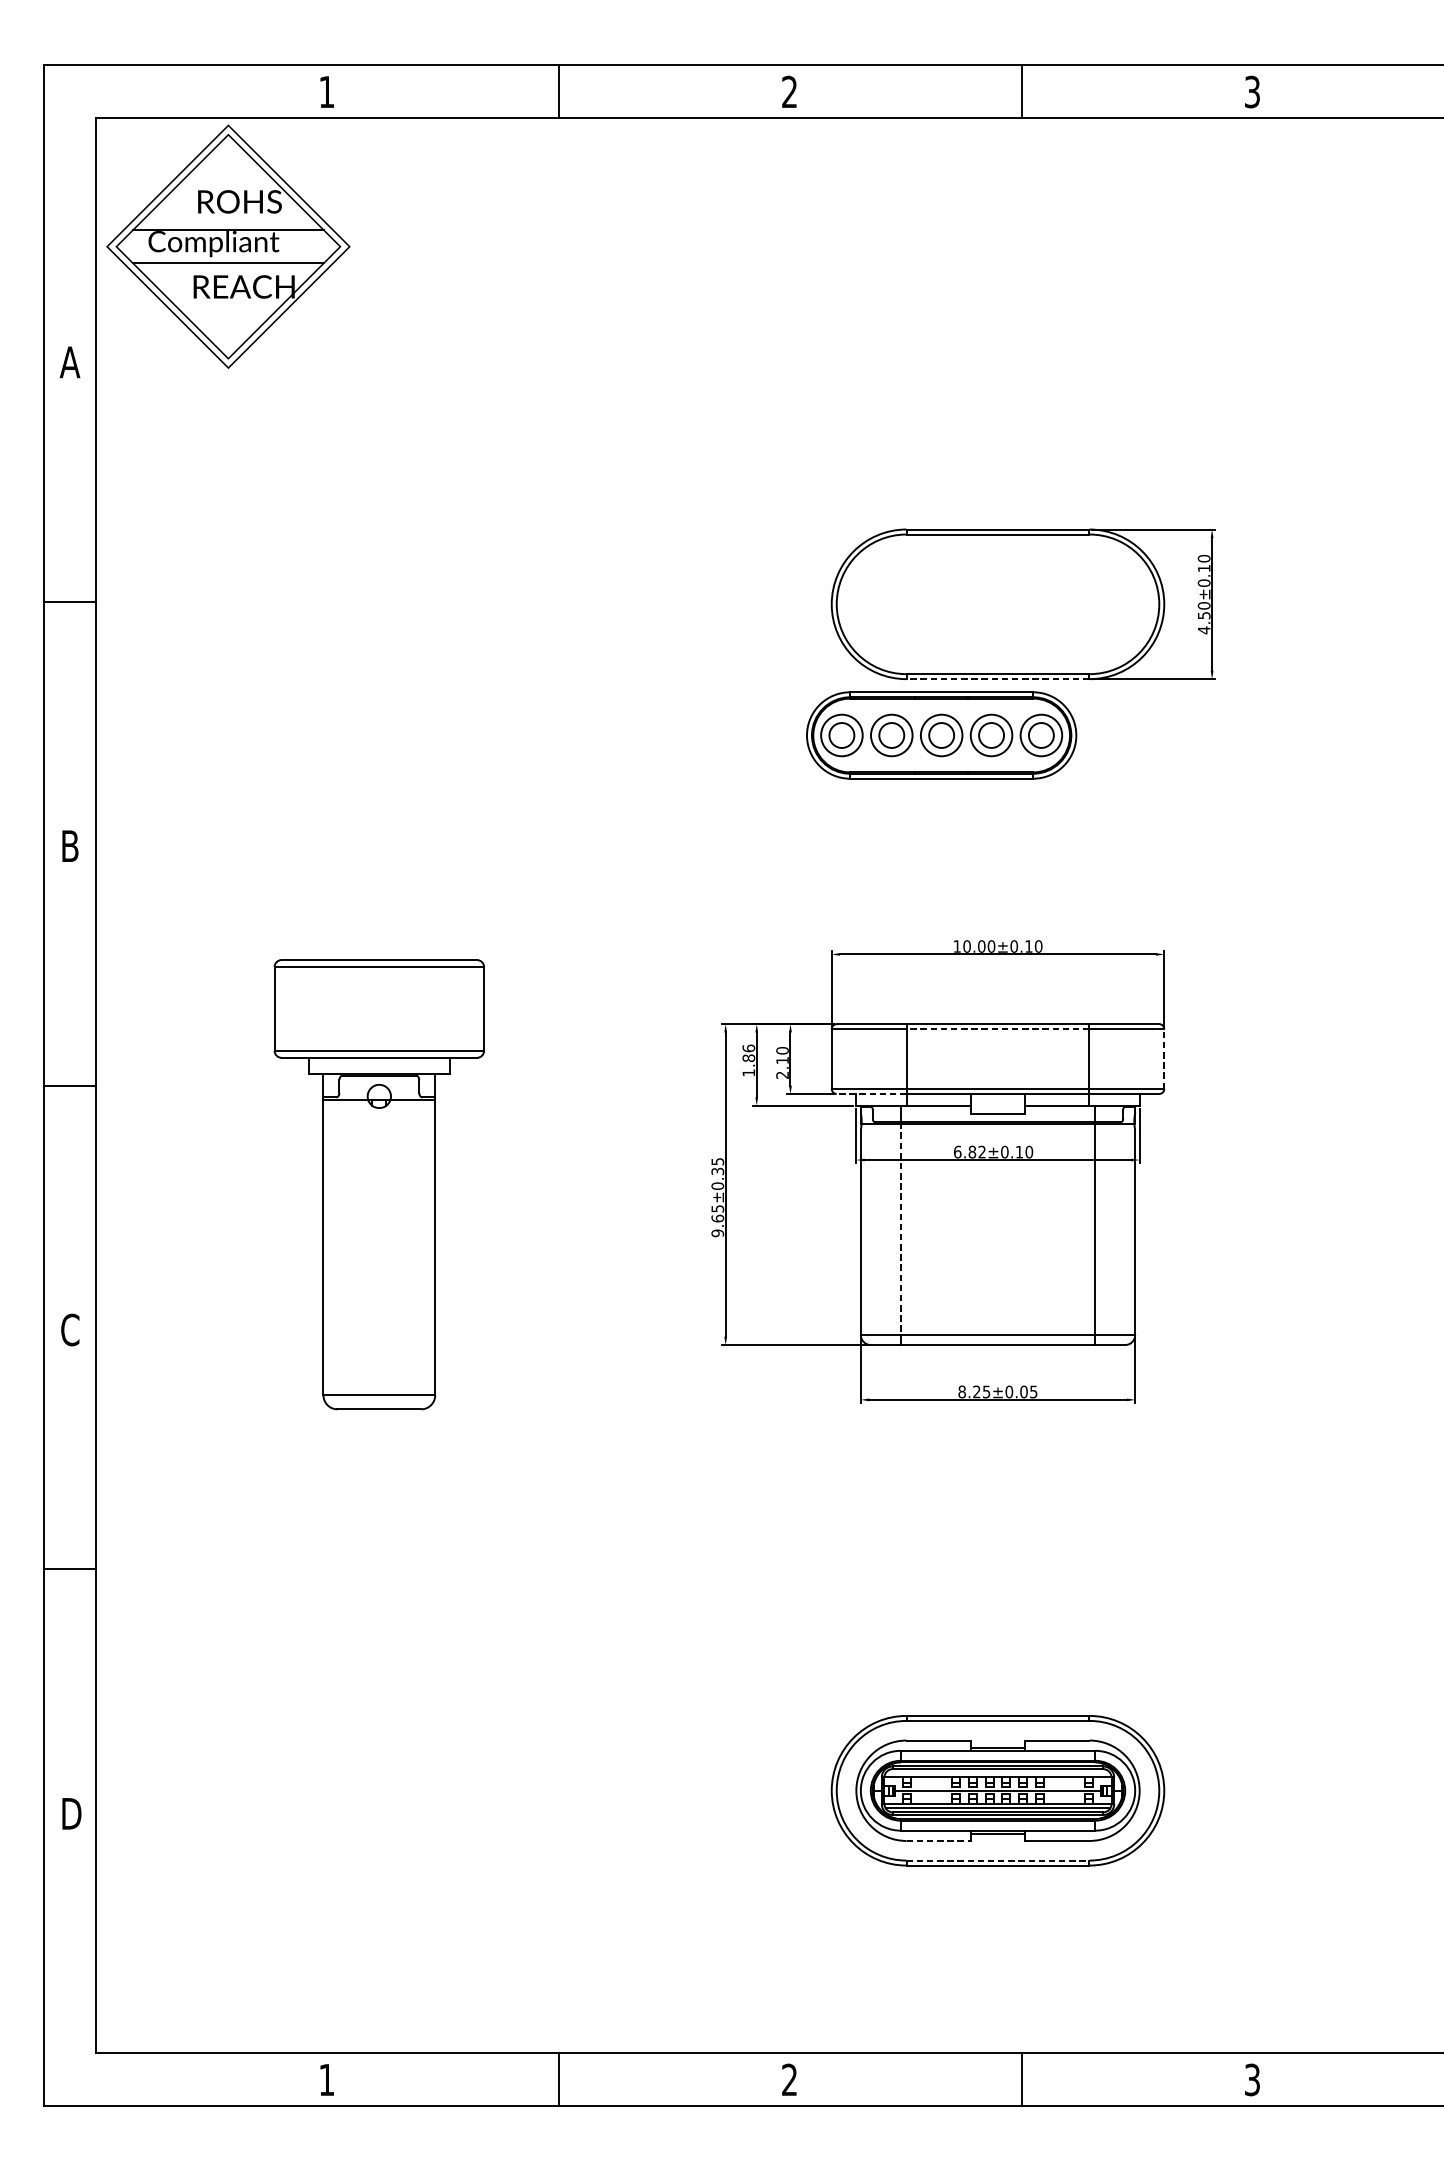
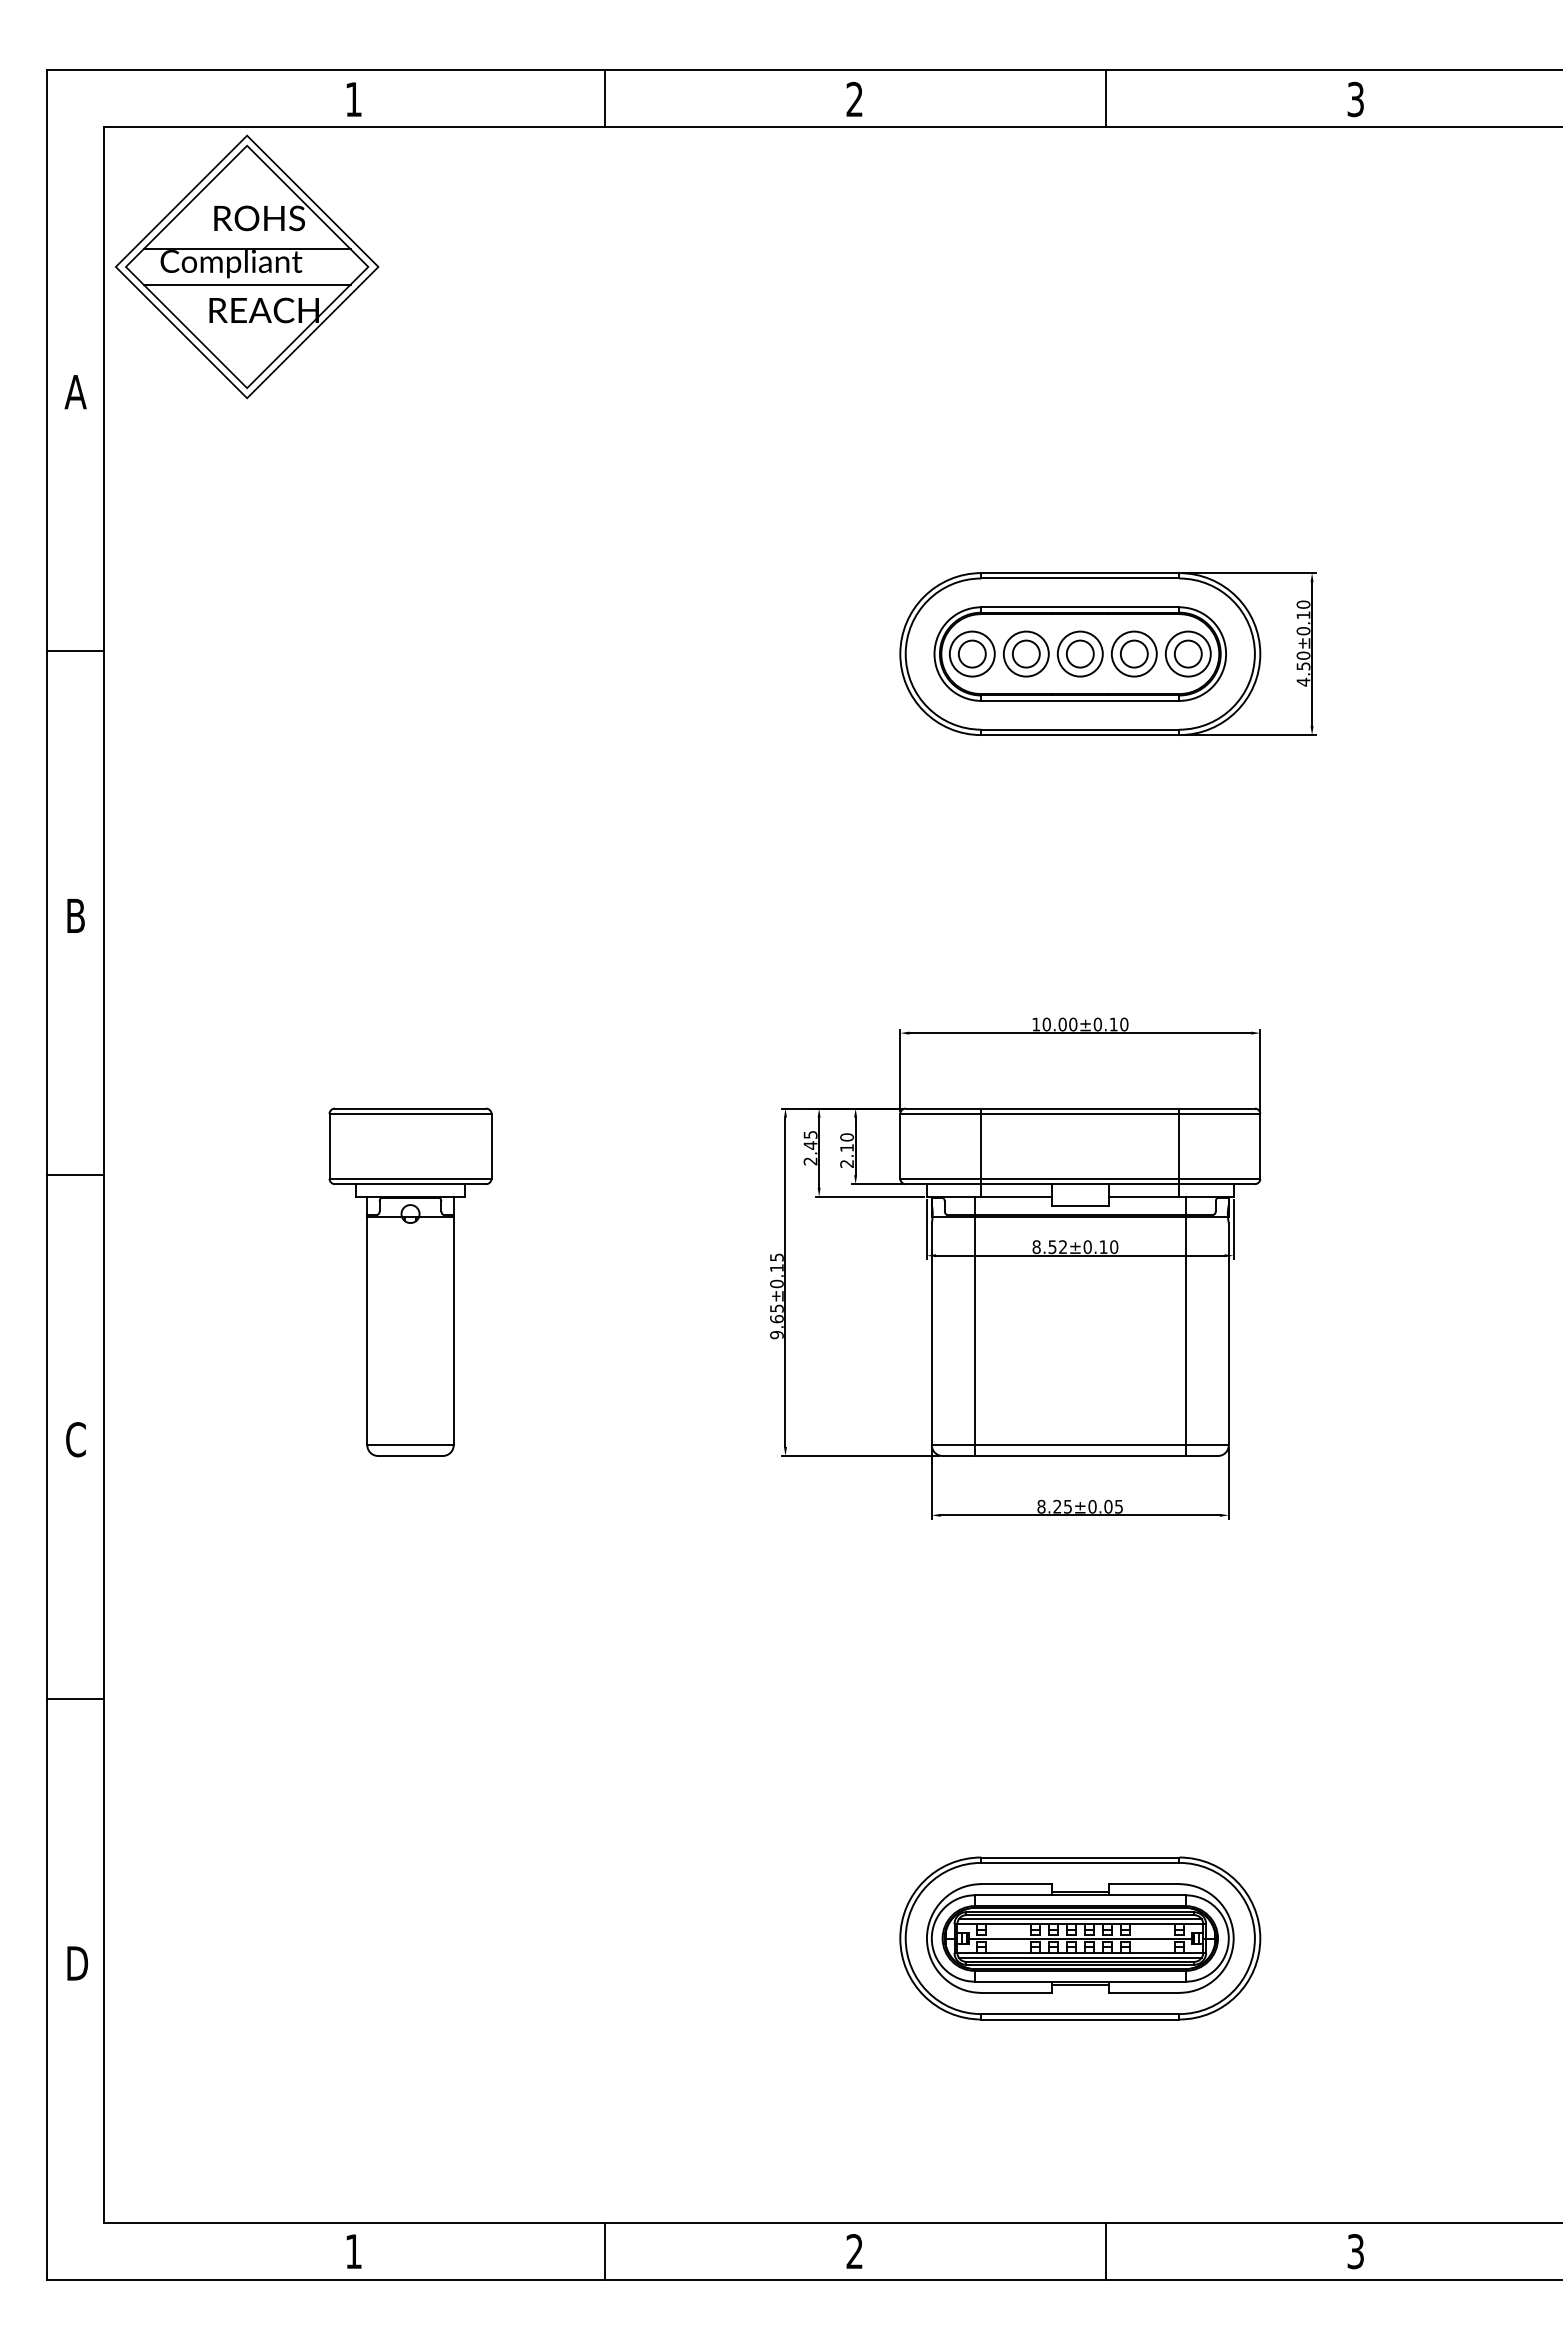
line: (998, 679) -> (1080, 735), dashed -> solid
part: (940, 734) -> (1079, 653), moved
line: (998, 1028) -> (1080, 1113), dashed -> solid
line: (1164, 1058) -> (1260, 1145), dashed -> solid
text: (748, 1060) -> (810, 1147), 1.86 -> 2.45
line: (871, 1094) -> (943, 1184), dashed -> solid
text: (964, 1151) -> (1044, 1246), 6.82±0.10 -> 8.52±0.10
text: (717, 1171) -> (776, 1268), 9.65±0.35 -> 9.65±0.15
part: (379, 1183) -> (410, 1281), size x0.71
line: (901, 1229) -> (975, 1330), dashed -> solid
line: (997, 1773) -> (1079, 1919), added
line: (939, 1840) -> (1016, 1992), dashed -> solid
line: (998, 1860) -> (1080, 2014), dashed -> solid

